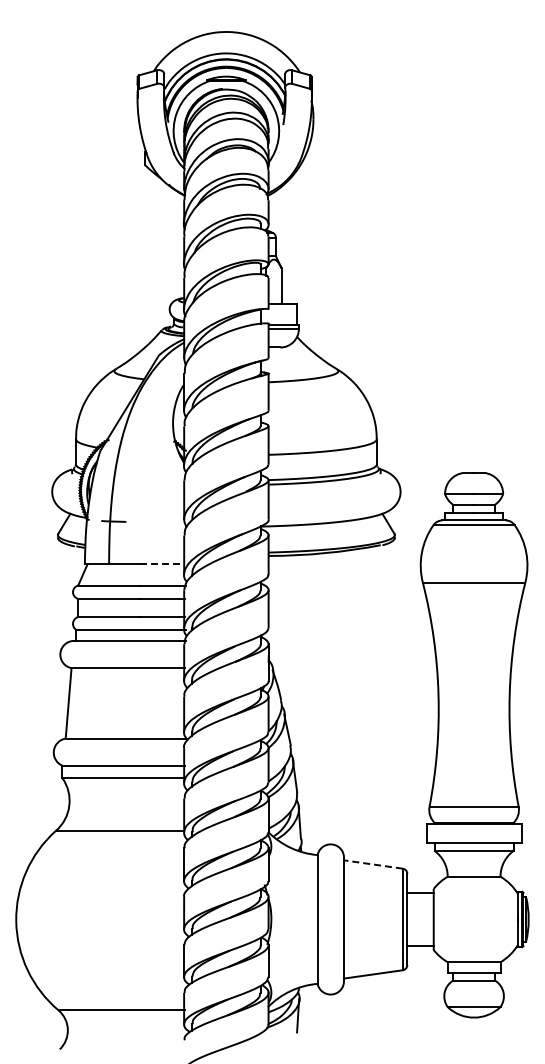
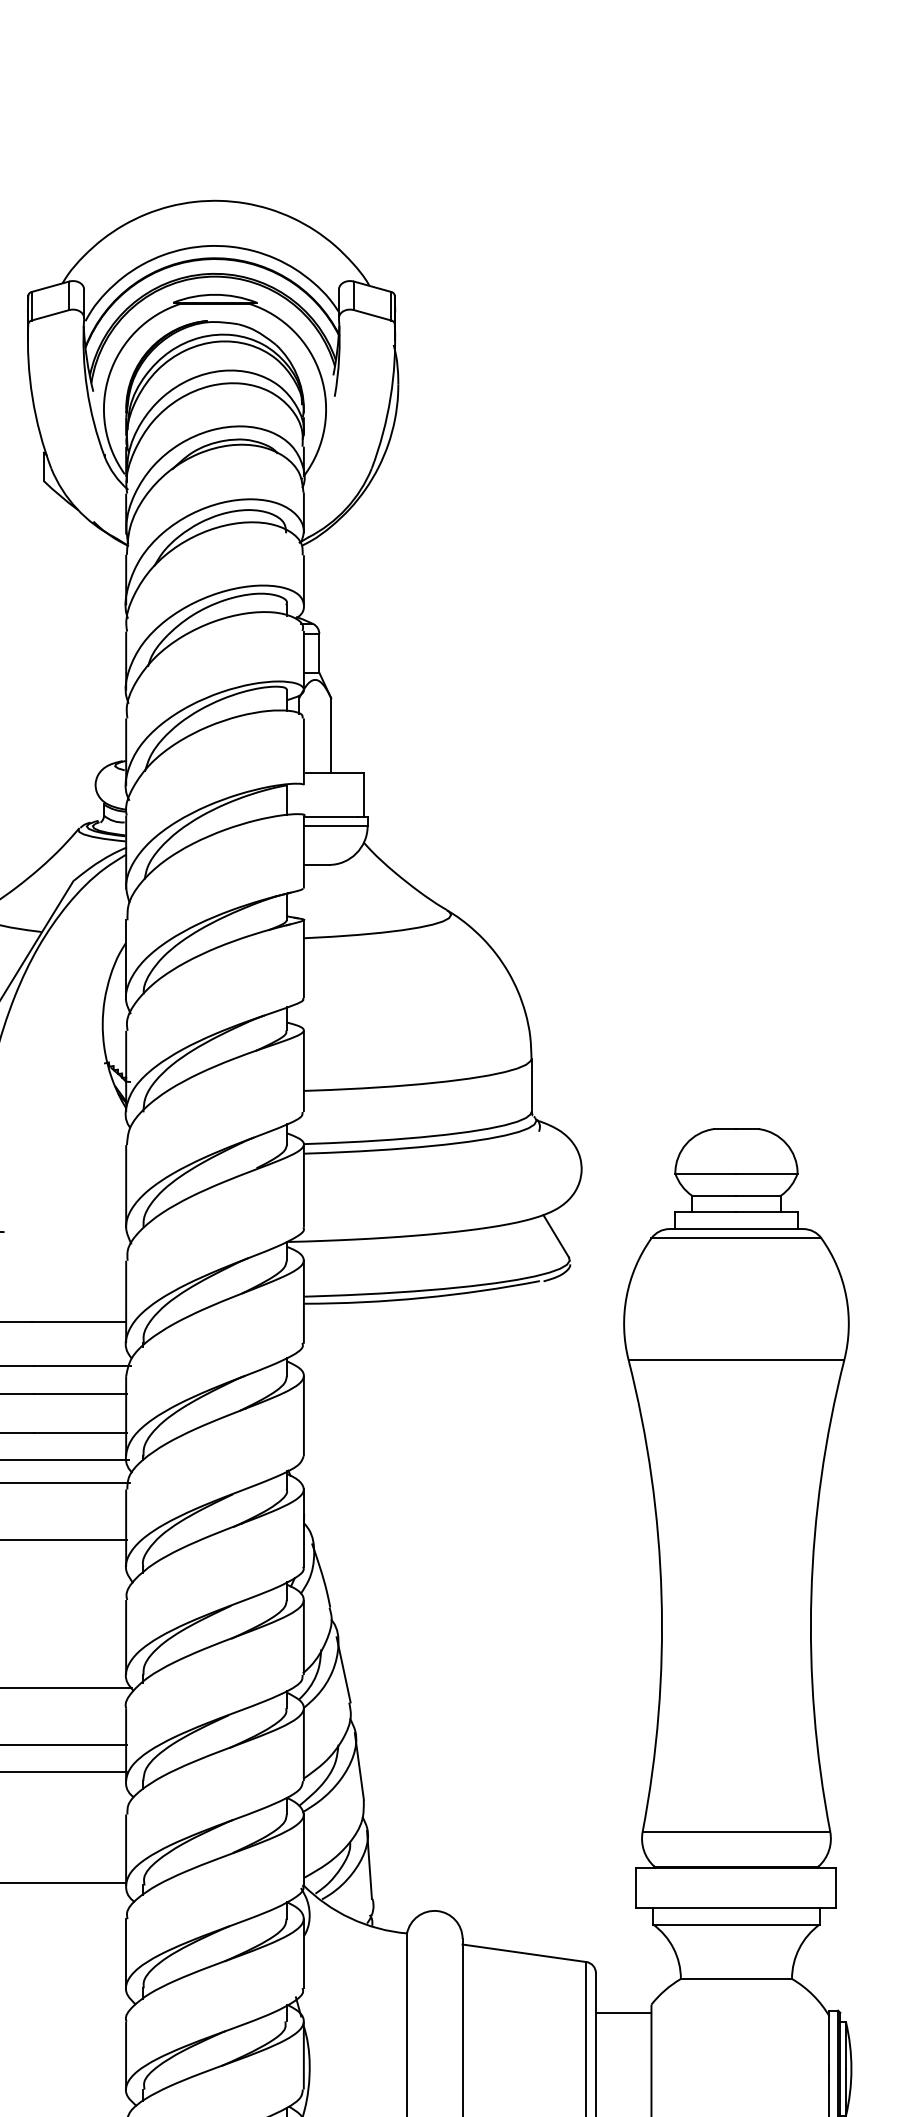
line: (161, 564) -> (78, 1321), dashed -> solid
line: (373, 864) -> (524, 1953), dashed -> solid

